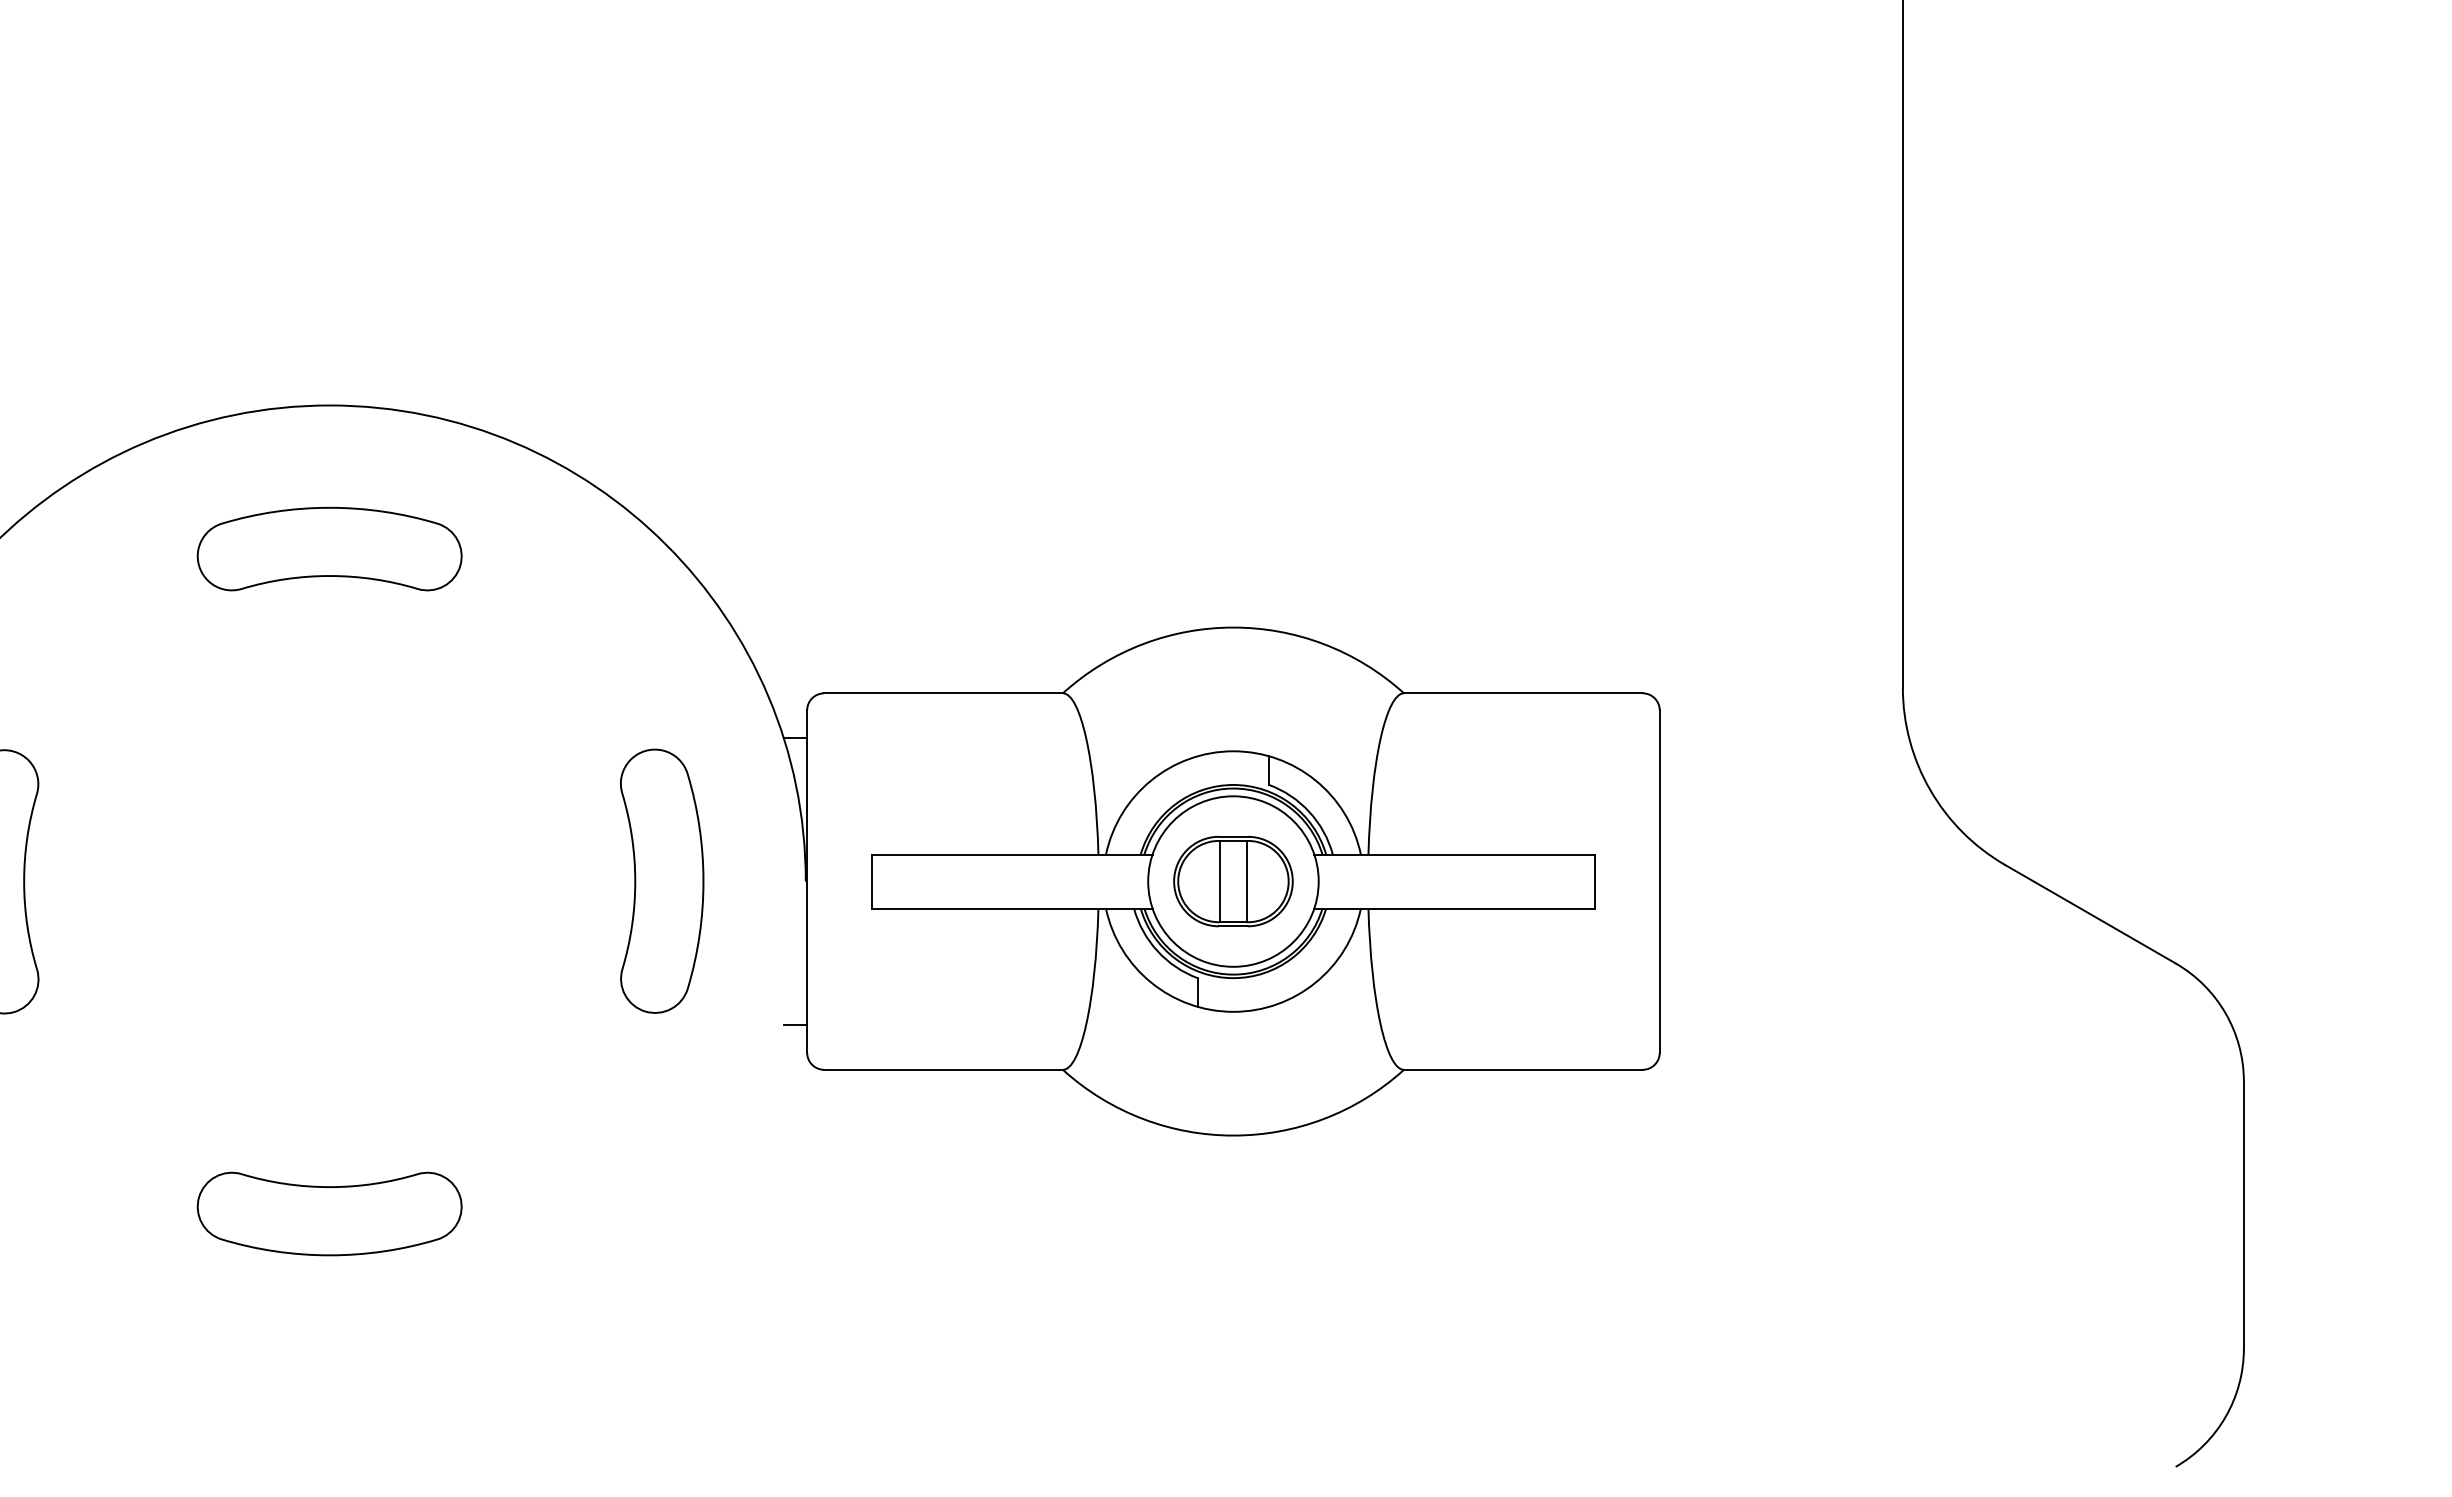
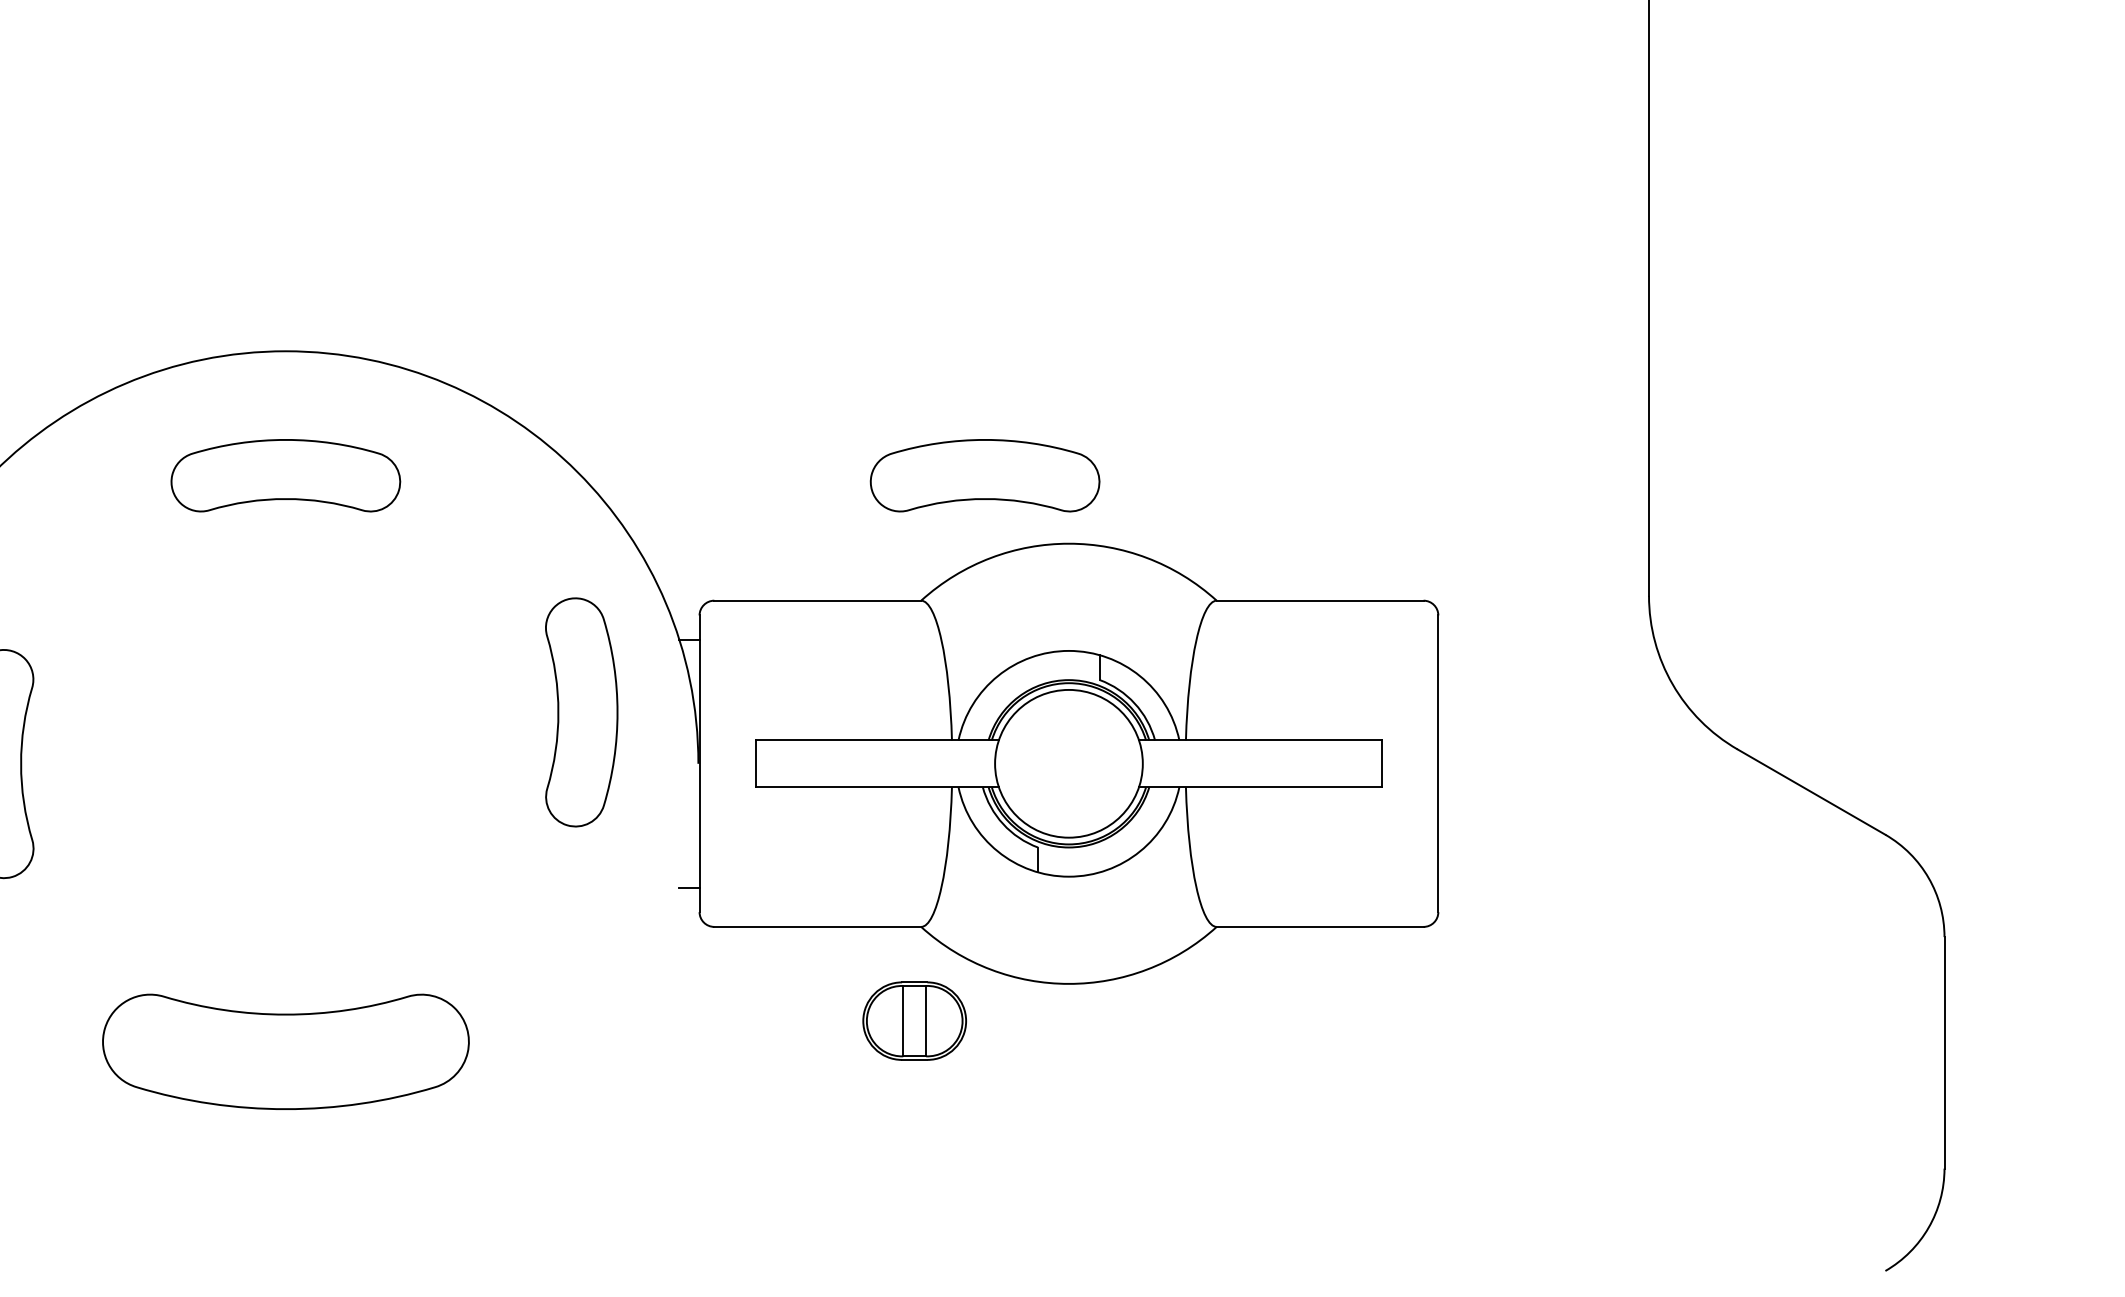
part: (1136, 549) -> (984, 476), added
part: (662, 880) -> (582, 711), moved
part: (1233, 881) -> (914, 1021), moved
part: (329, 1213) -> (285, 1051), size x1.6

